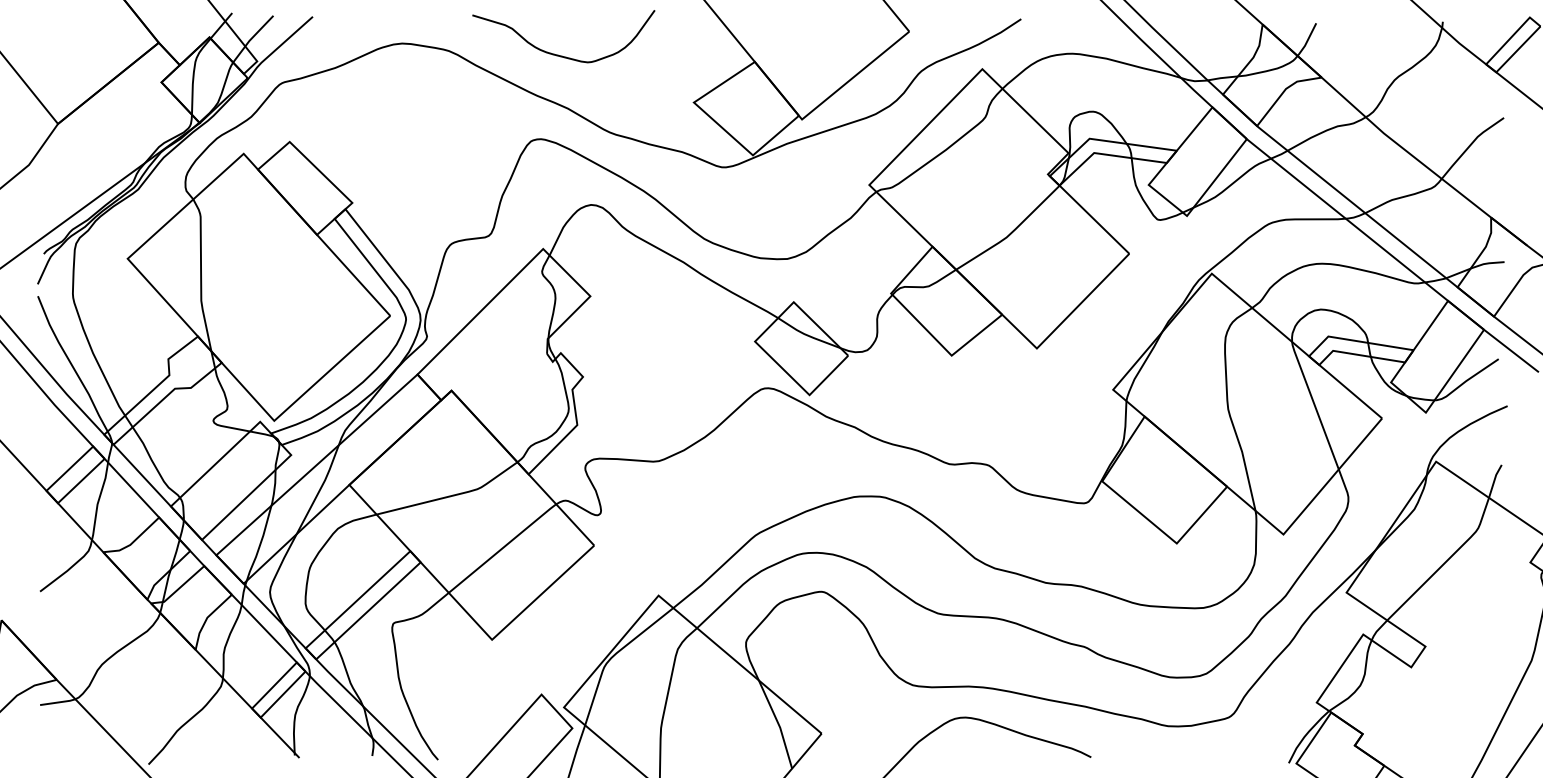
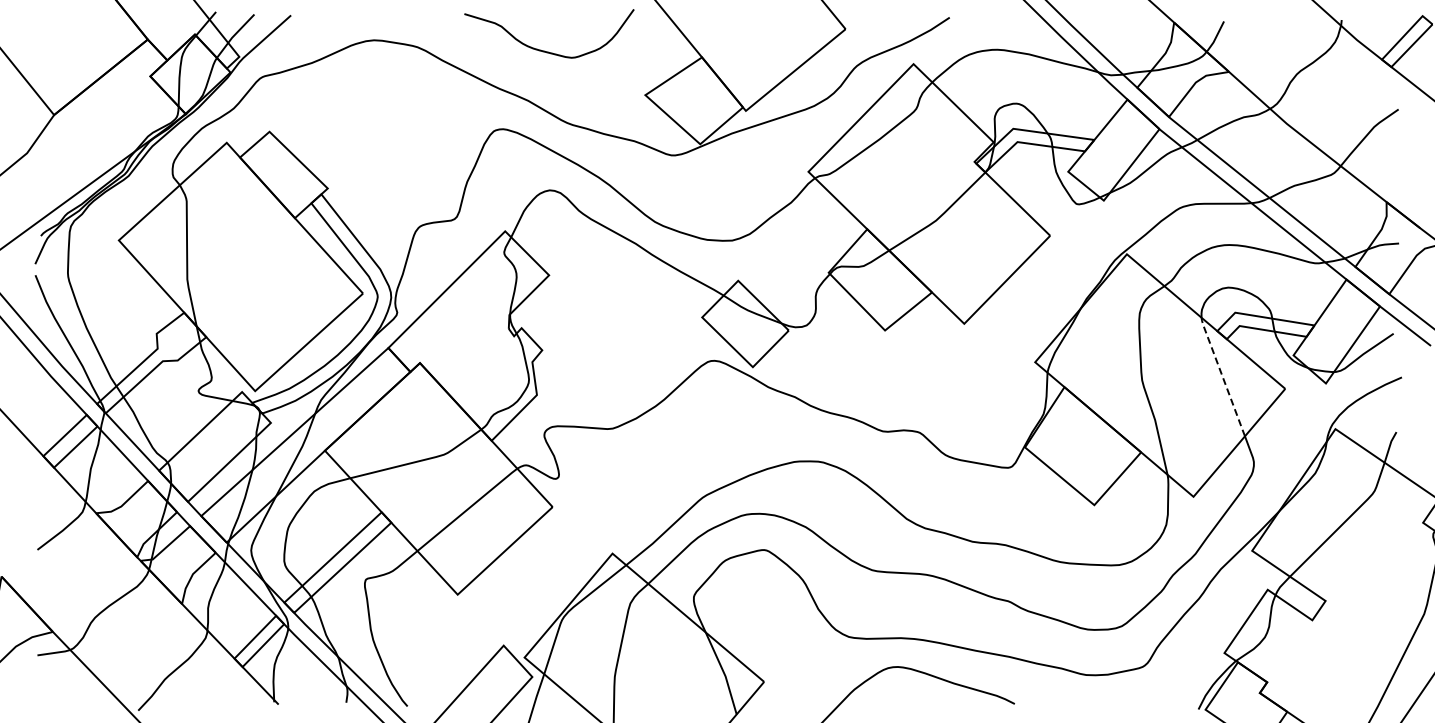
curve: (558, 54) -> (544, 50), moved
line: (1314, 404) -> (1222, 375), solid -> dashed

